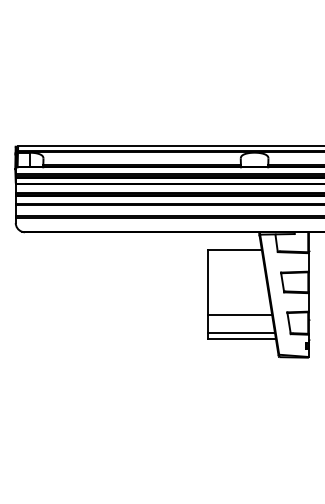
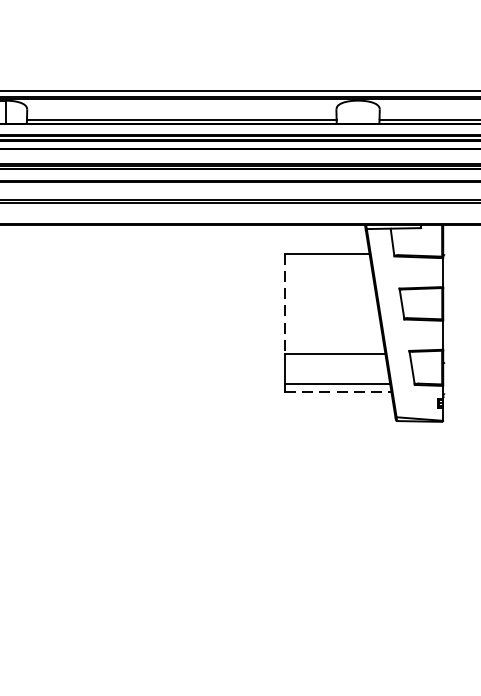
line: (207, 283) -> (284, 305), solid -> dashed
line: (242, 338) -> (339, 391), solid -> dashed

